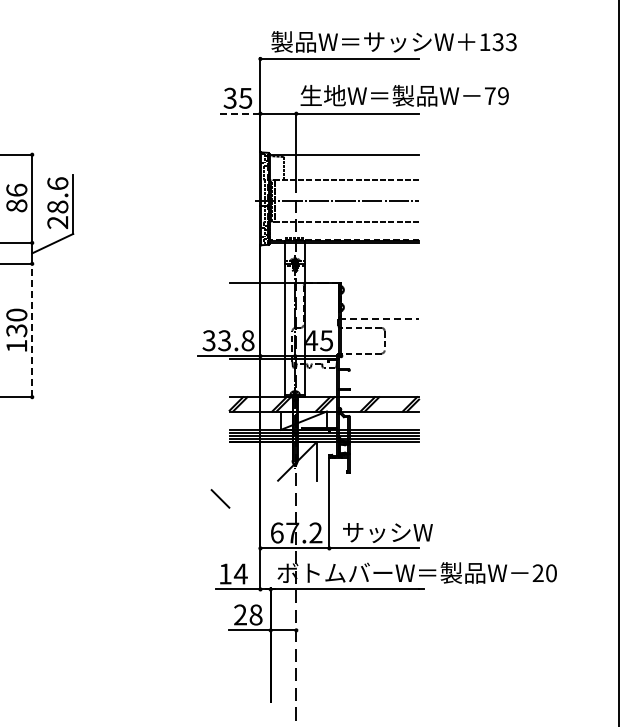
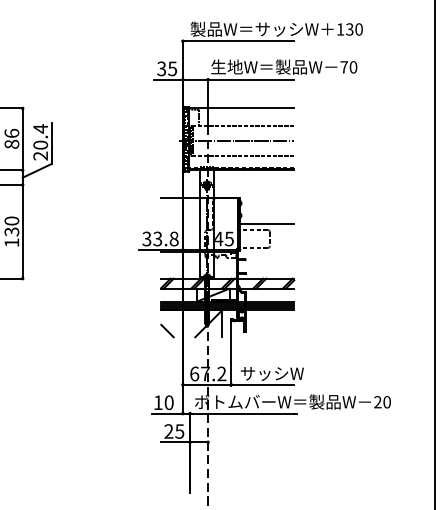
text: (510, 41) -> (358, 28), 133 -> 130
text: (503, 96) -> (353, 67), 79 -> 70
line: (239, 113) -> (168, 79), dashed -> solid
text: (57, 194) -> (40, 136), 28.6 -> 20.4
line: (379, 318) -> (266, 223), dashed -> solid
line: (32, 330) -> (22, 231), dashed -> solid
line: (220, 498) -> (167, 330), moved
text: (240, 573) -> (168, 402), 14 -> 10
text: (255, 614) -> (179, 431), 28 -> 25

